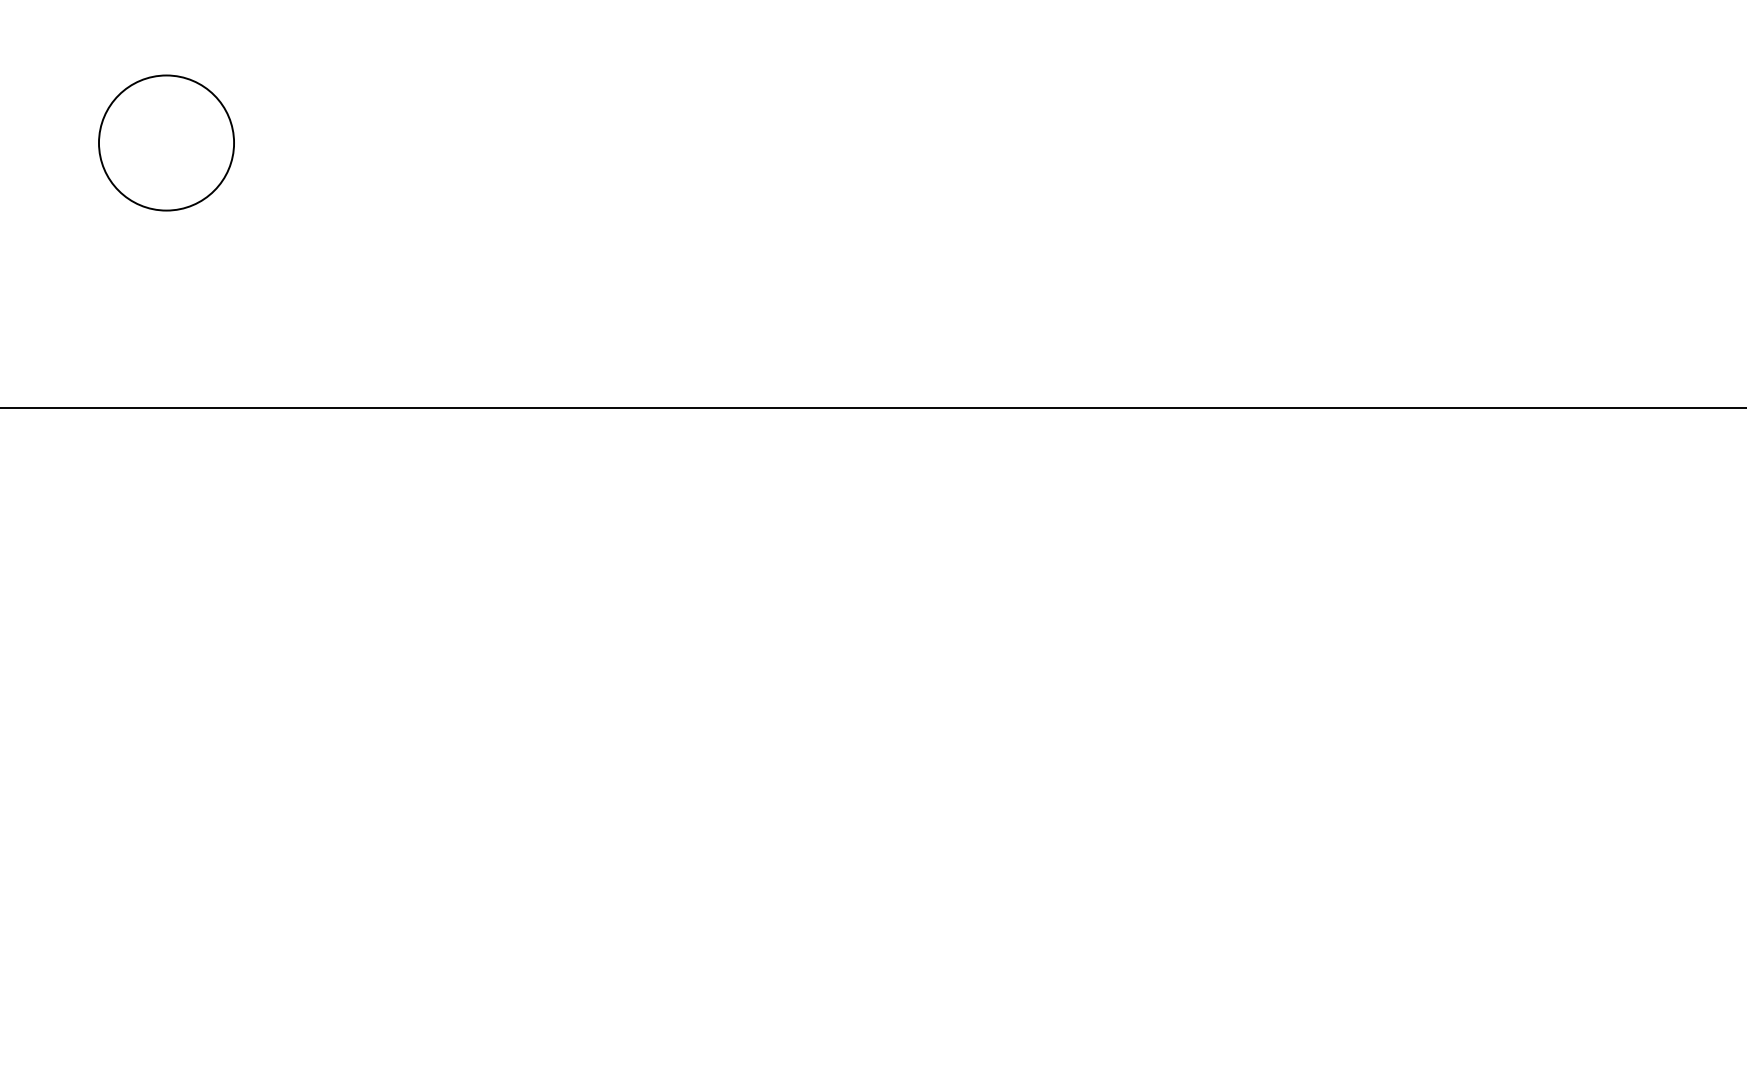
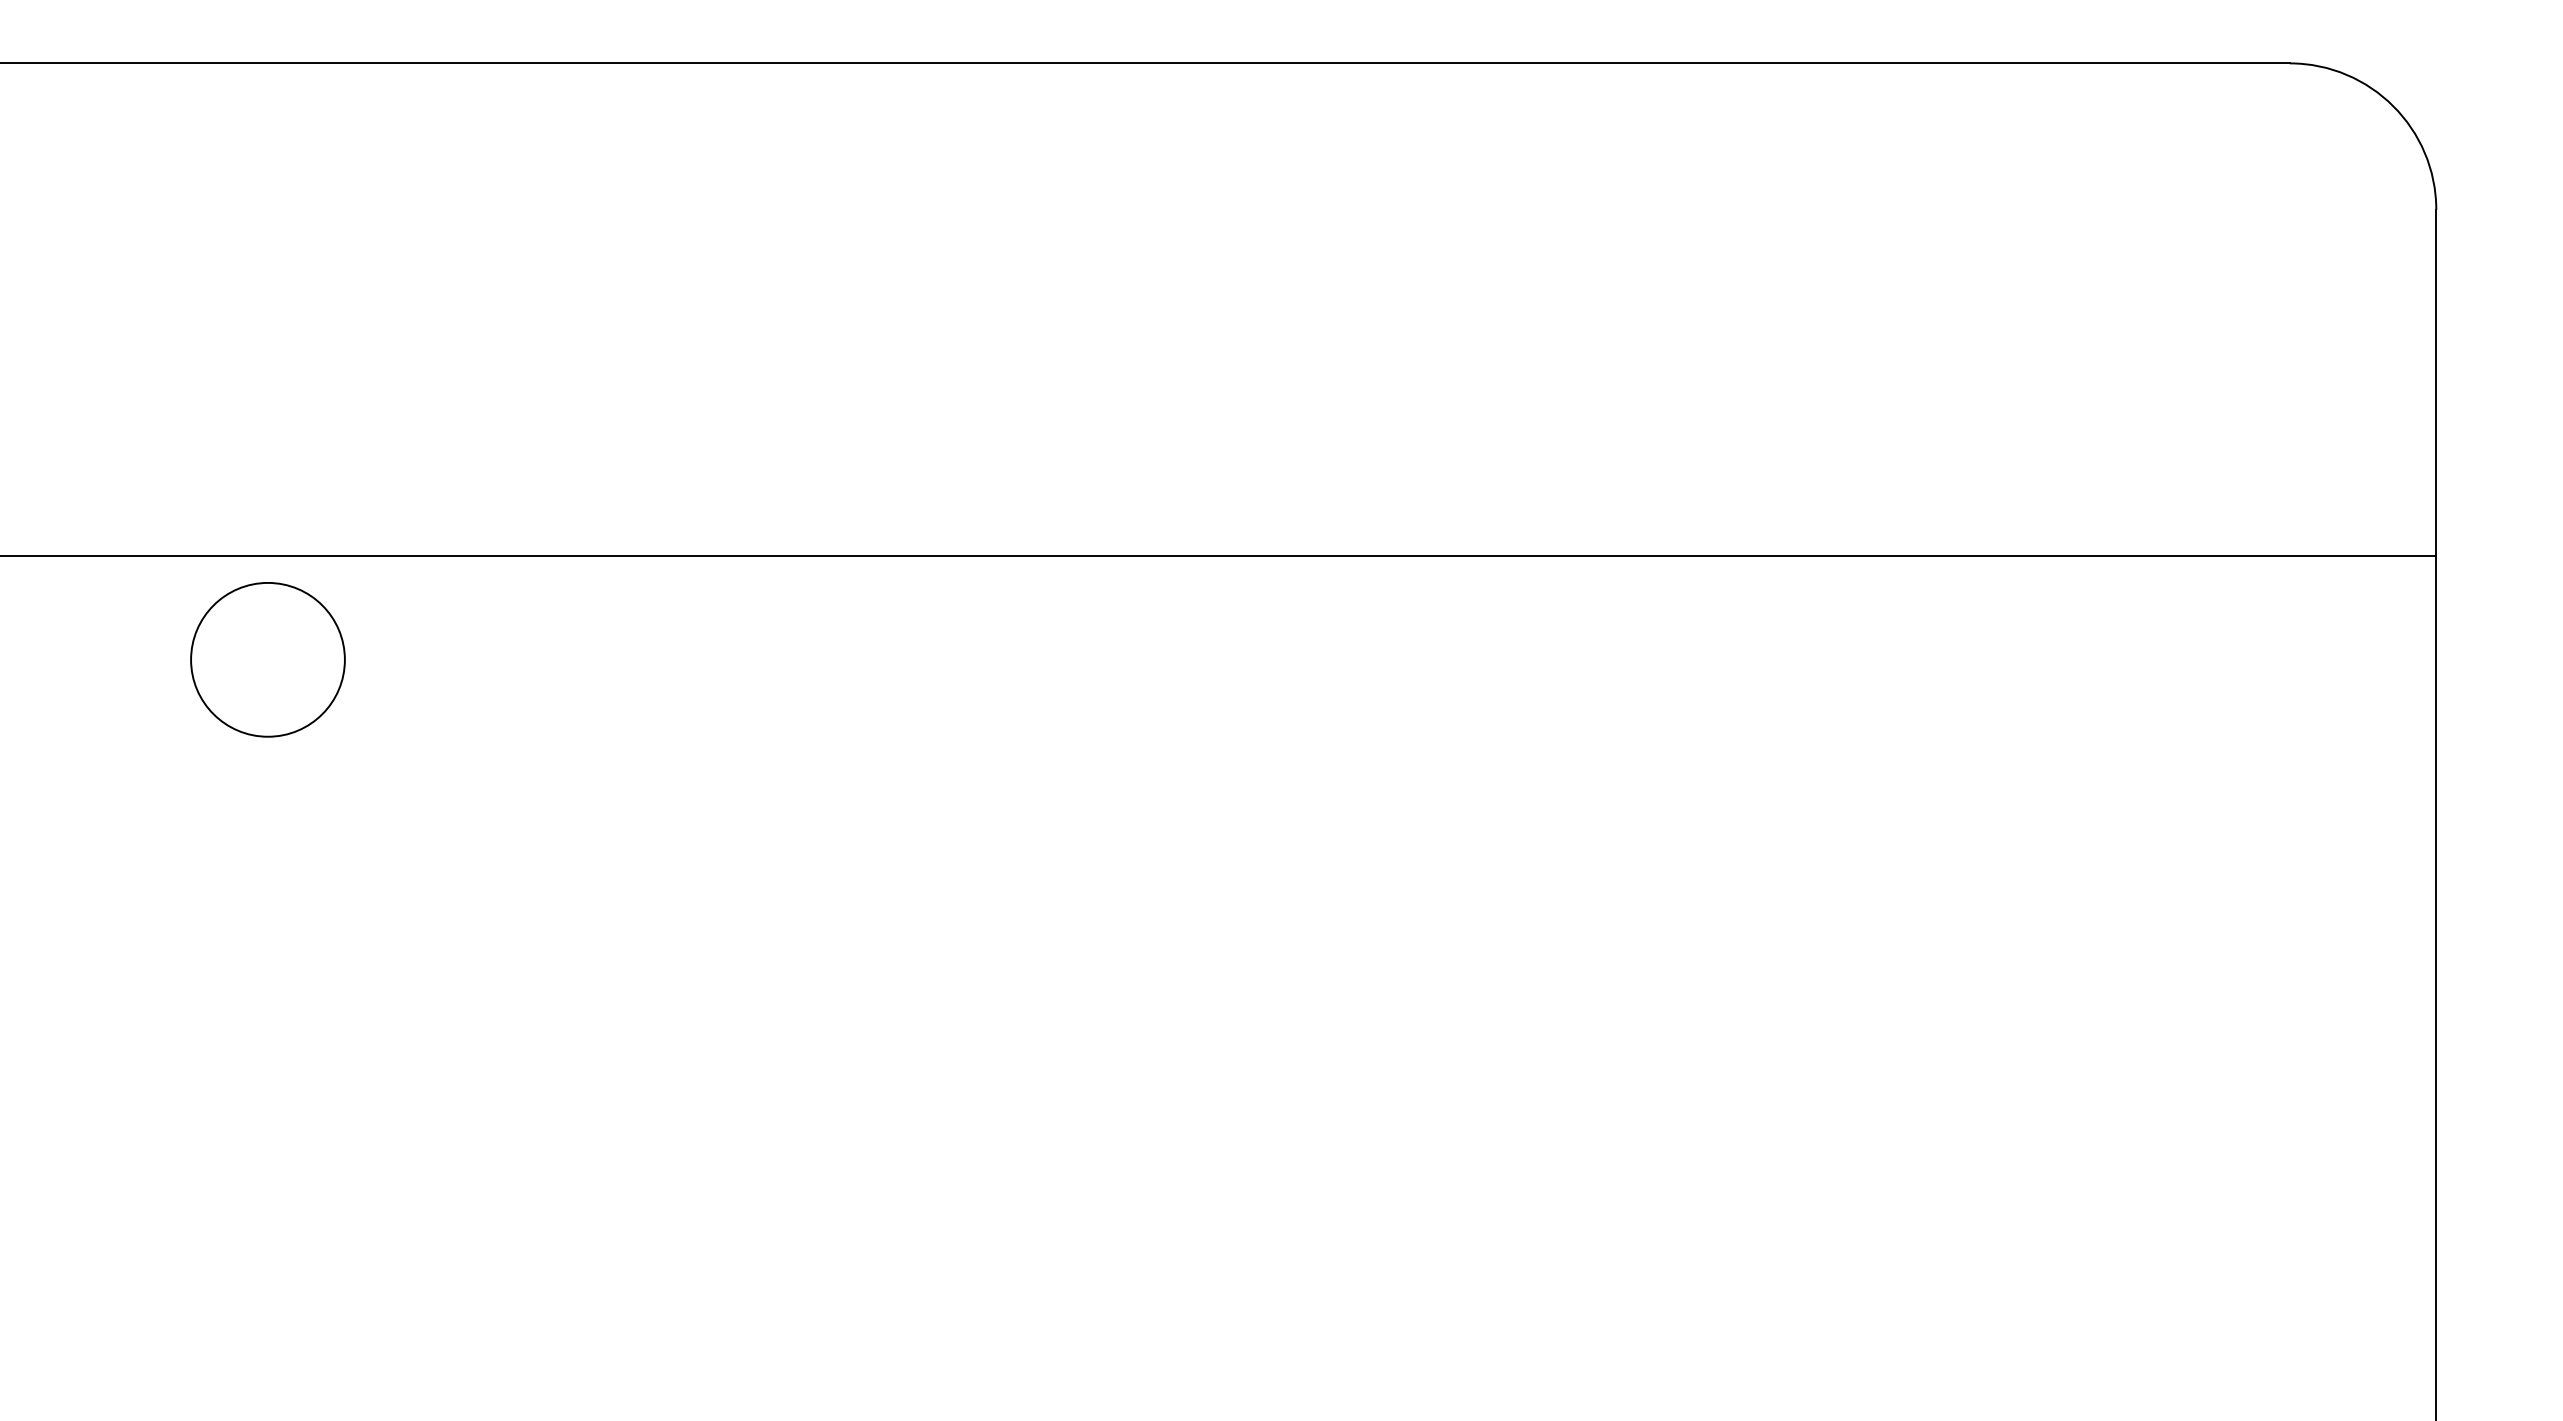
circle: (166, 142) -> (267, 659), moved

